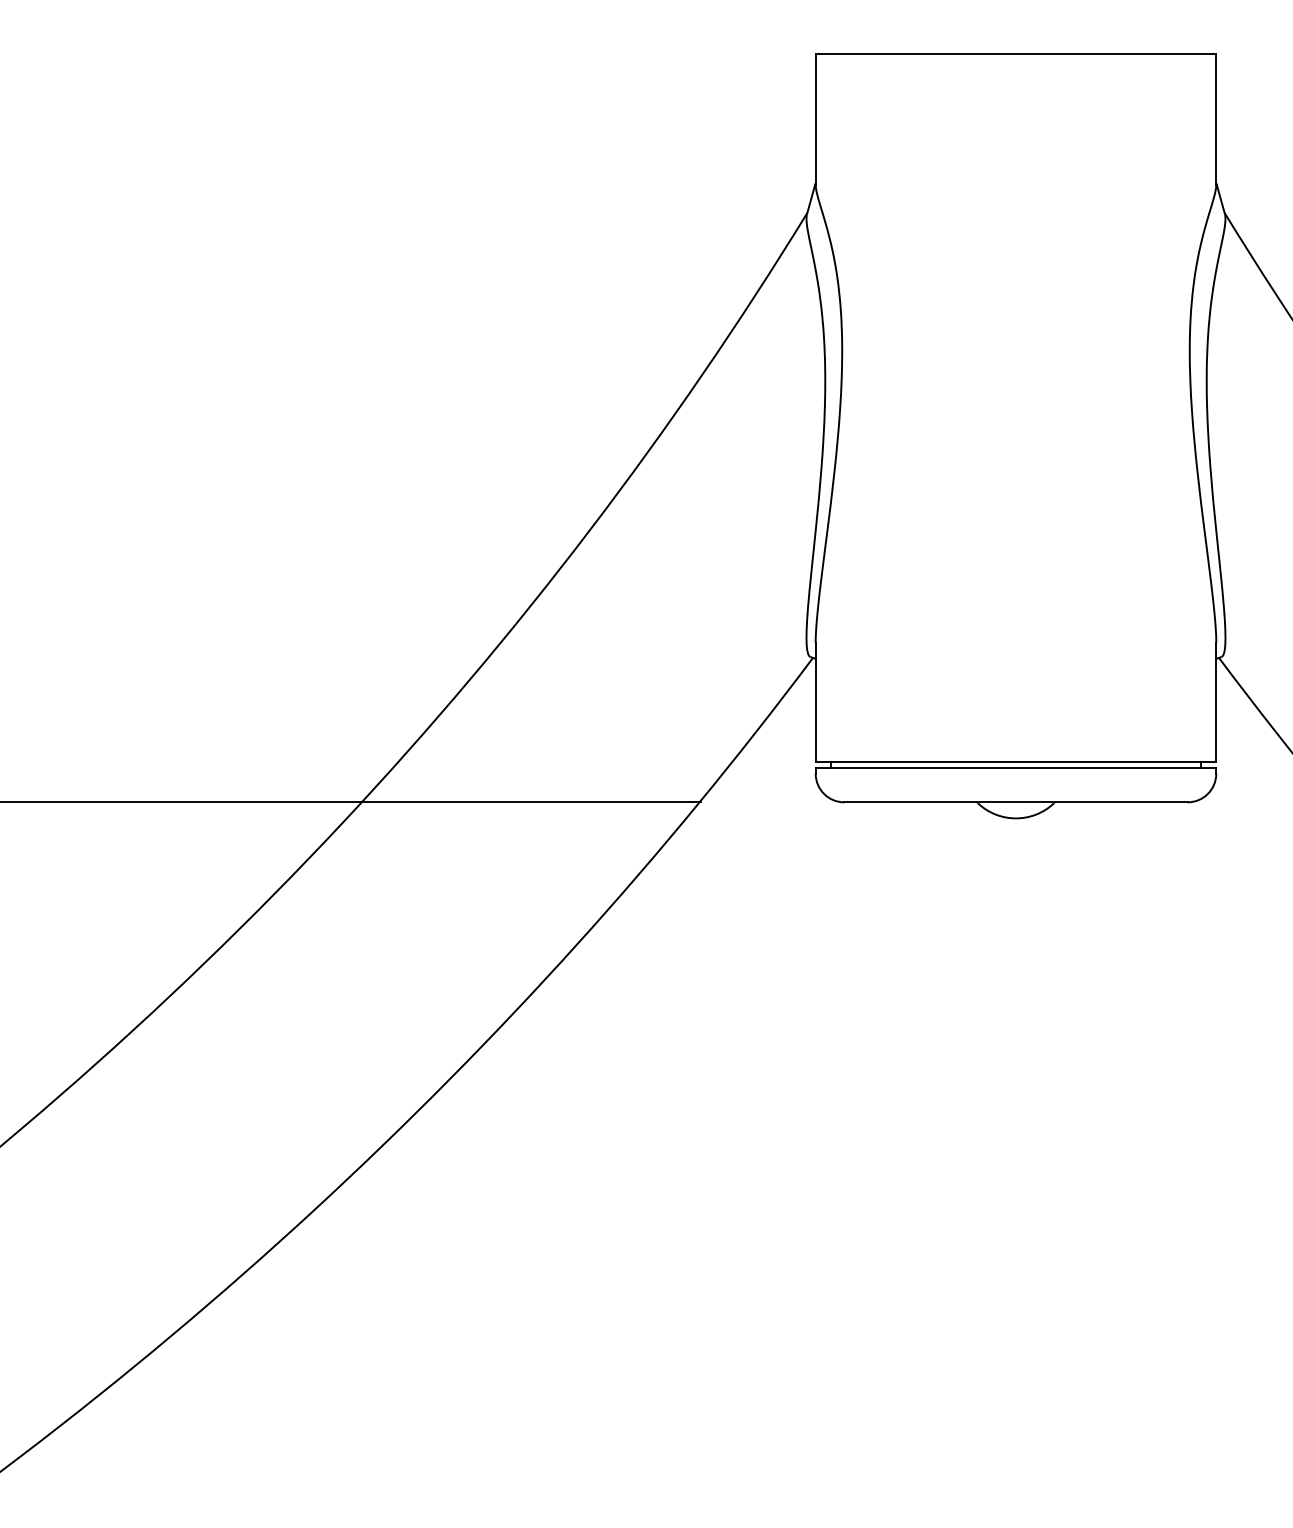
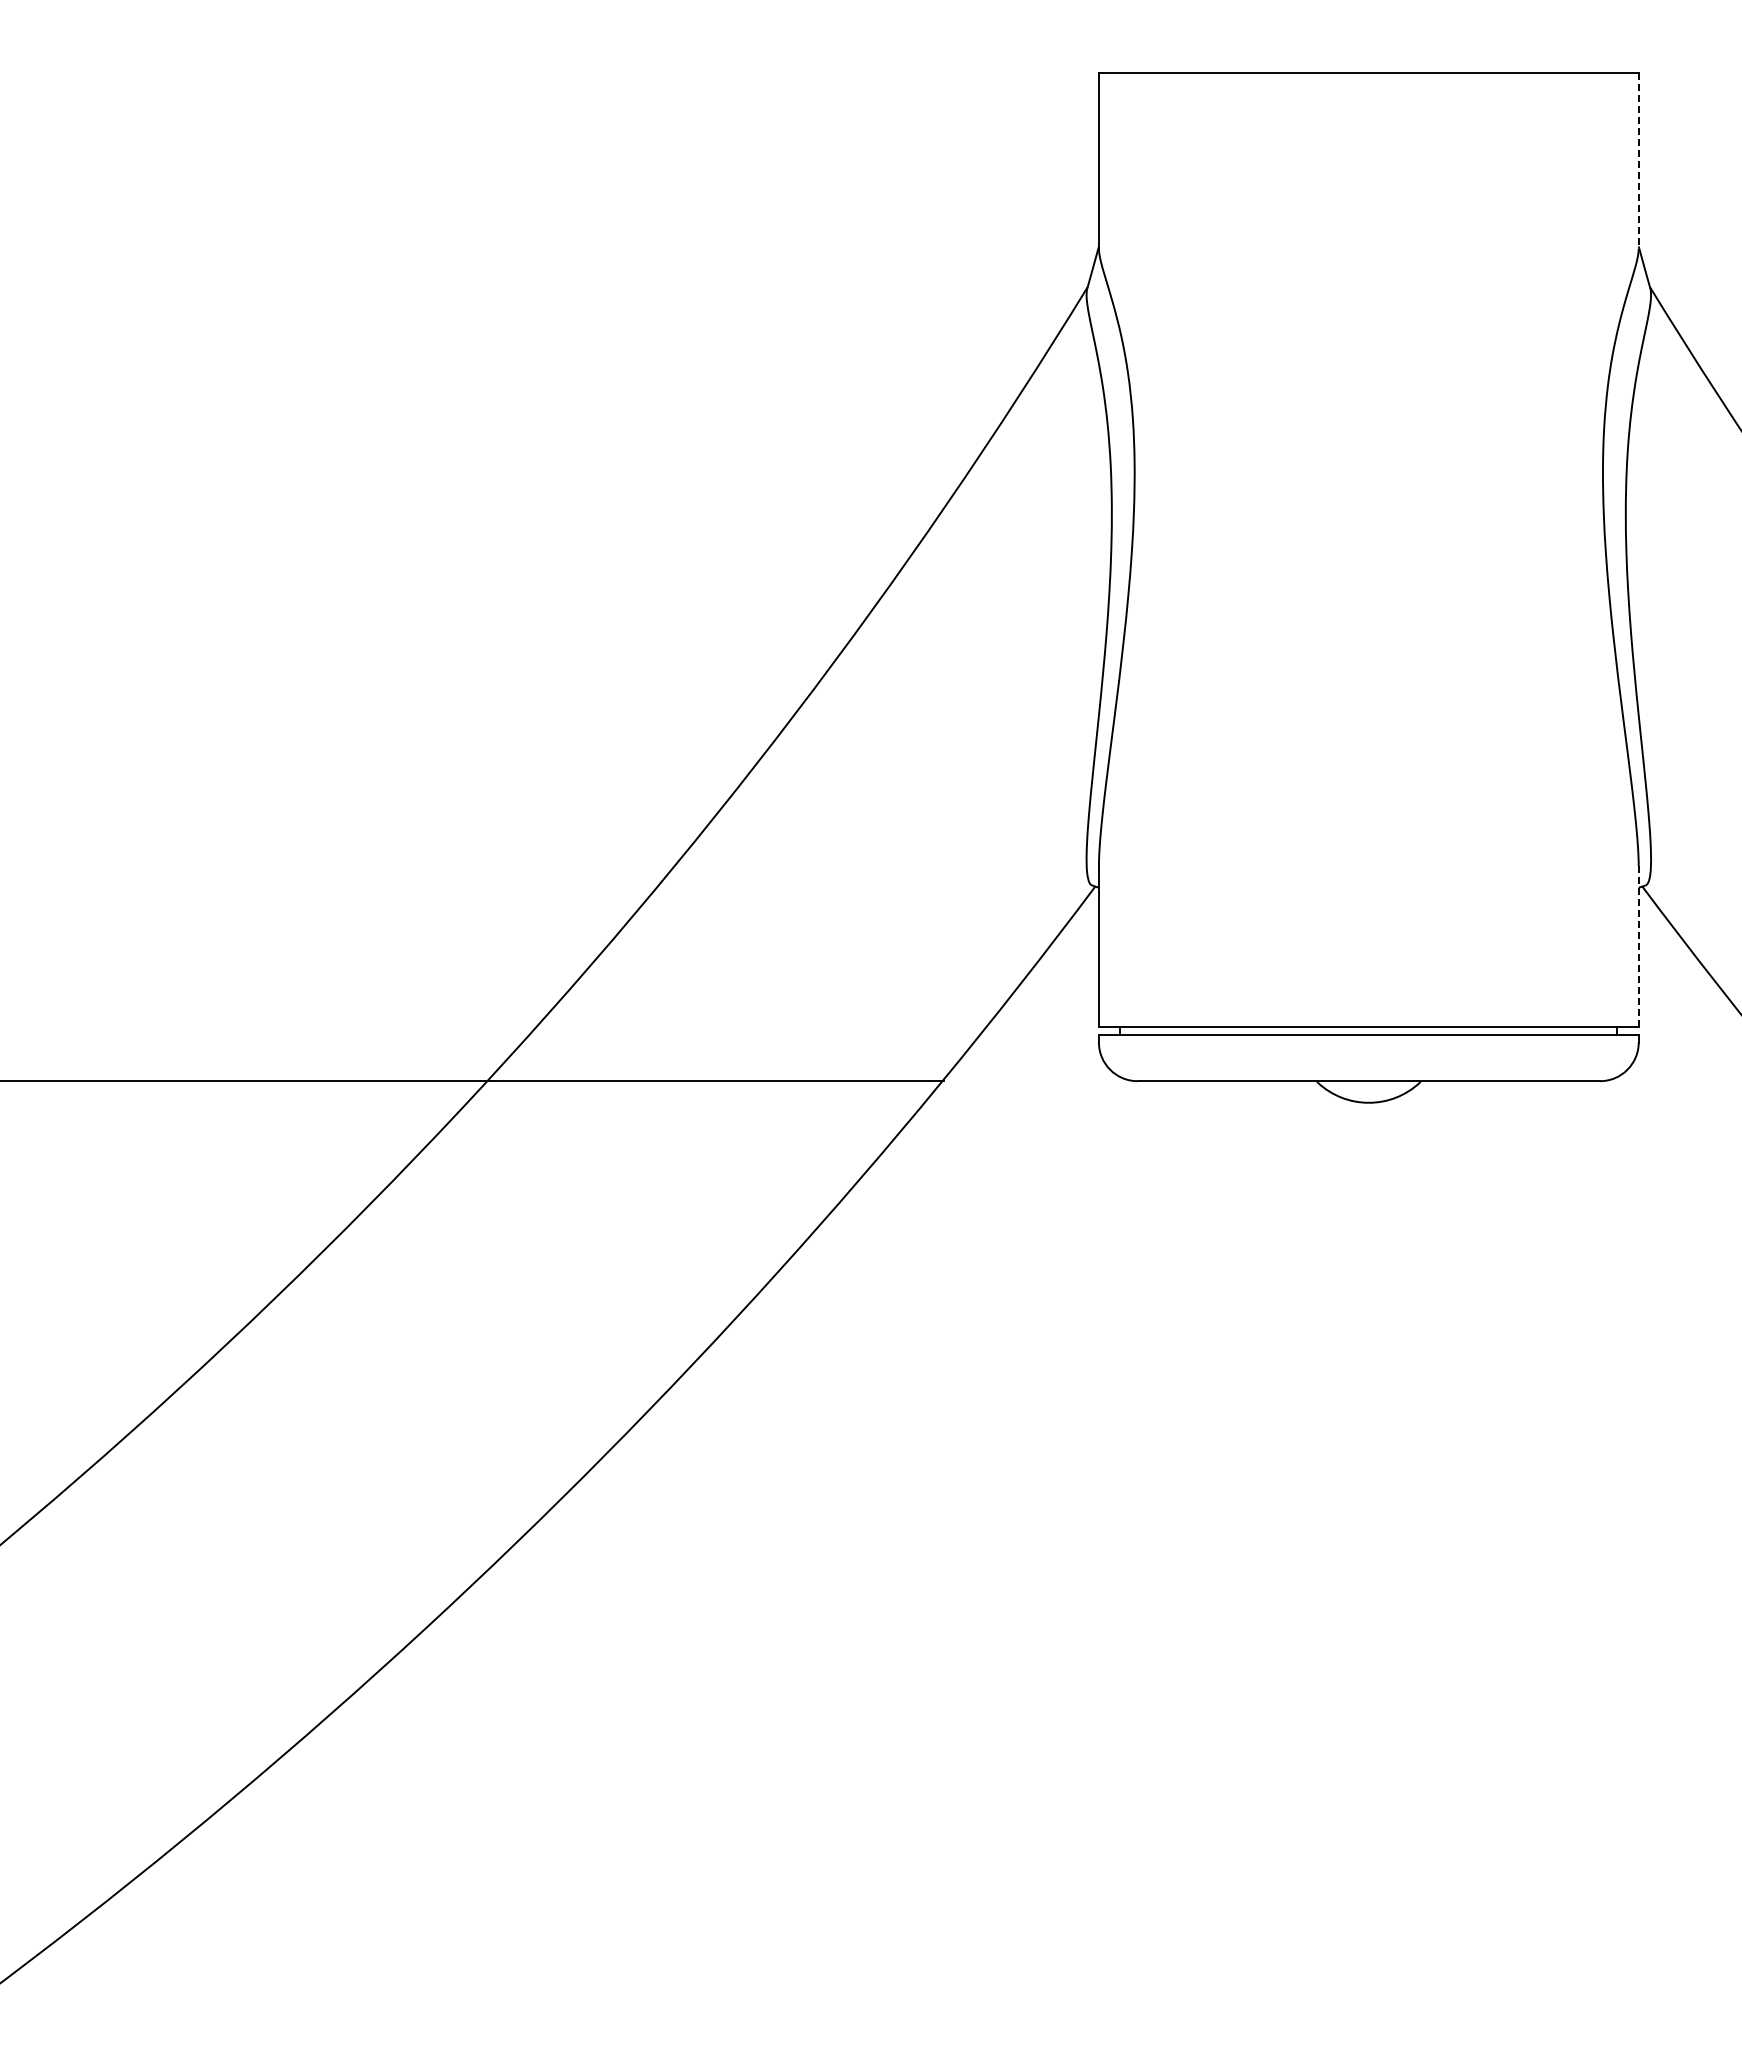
line: (1216, 119) -> (1638, 161), solid -> dashed
line: (1216, 703) -> (1638, 947), solid -> dashed

